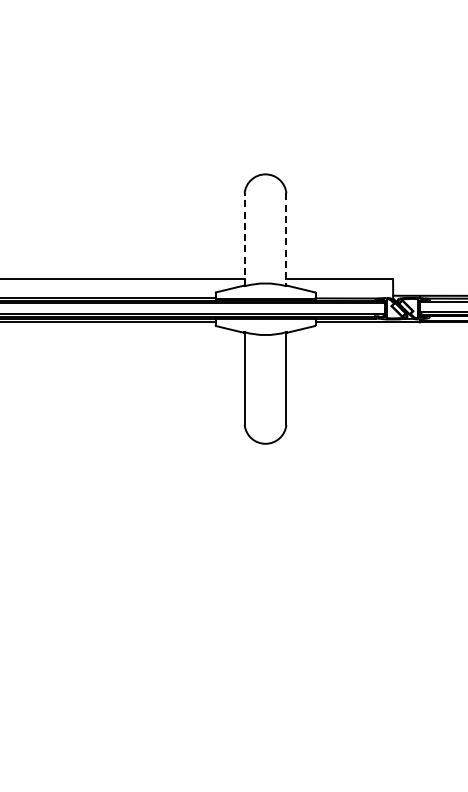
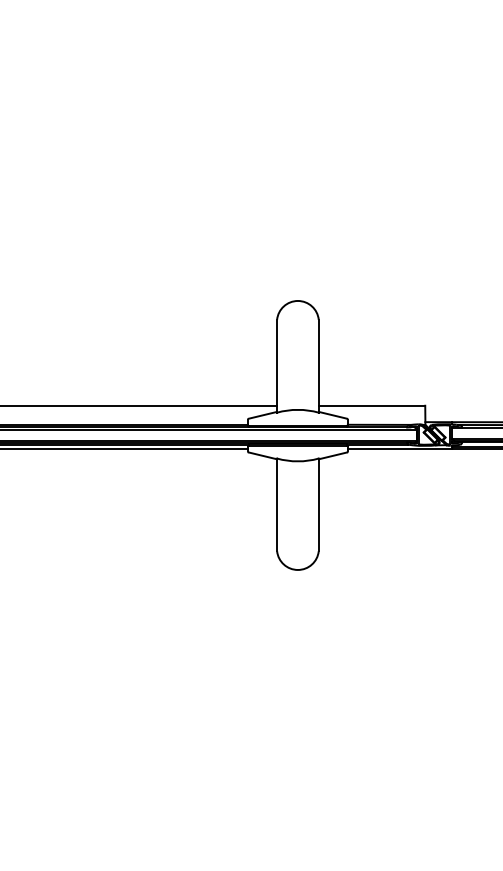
line: (245, 239) -> (277, 365), dashed -> solid
line: (286, 240) -> (318, 366), dashed -> solid

